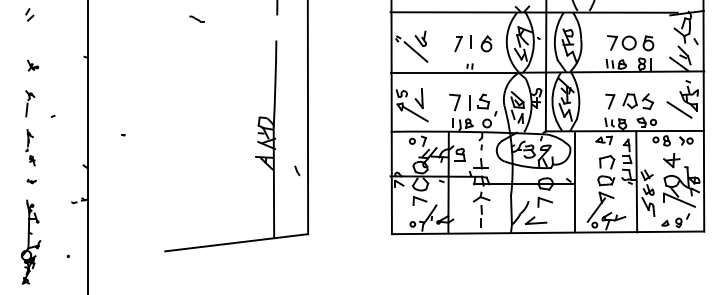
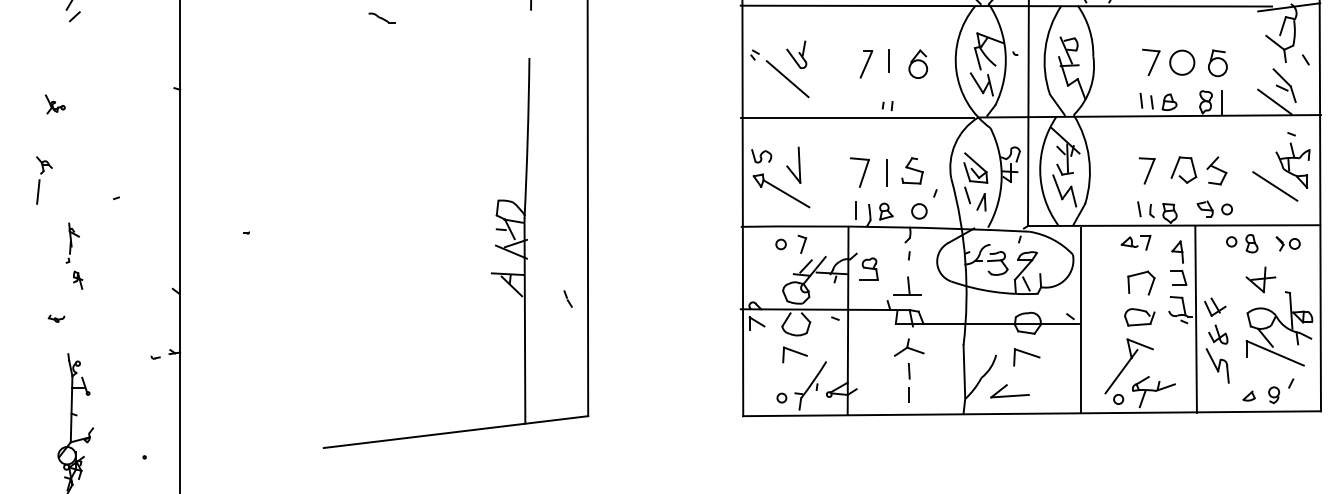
part: (33, 65) -> (56, 104), moved
part: (30, 103) -> (44, 179), moved
part: (31, 181) -> (56, 318), moved

